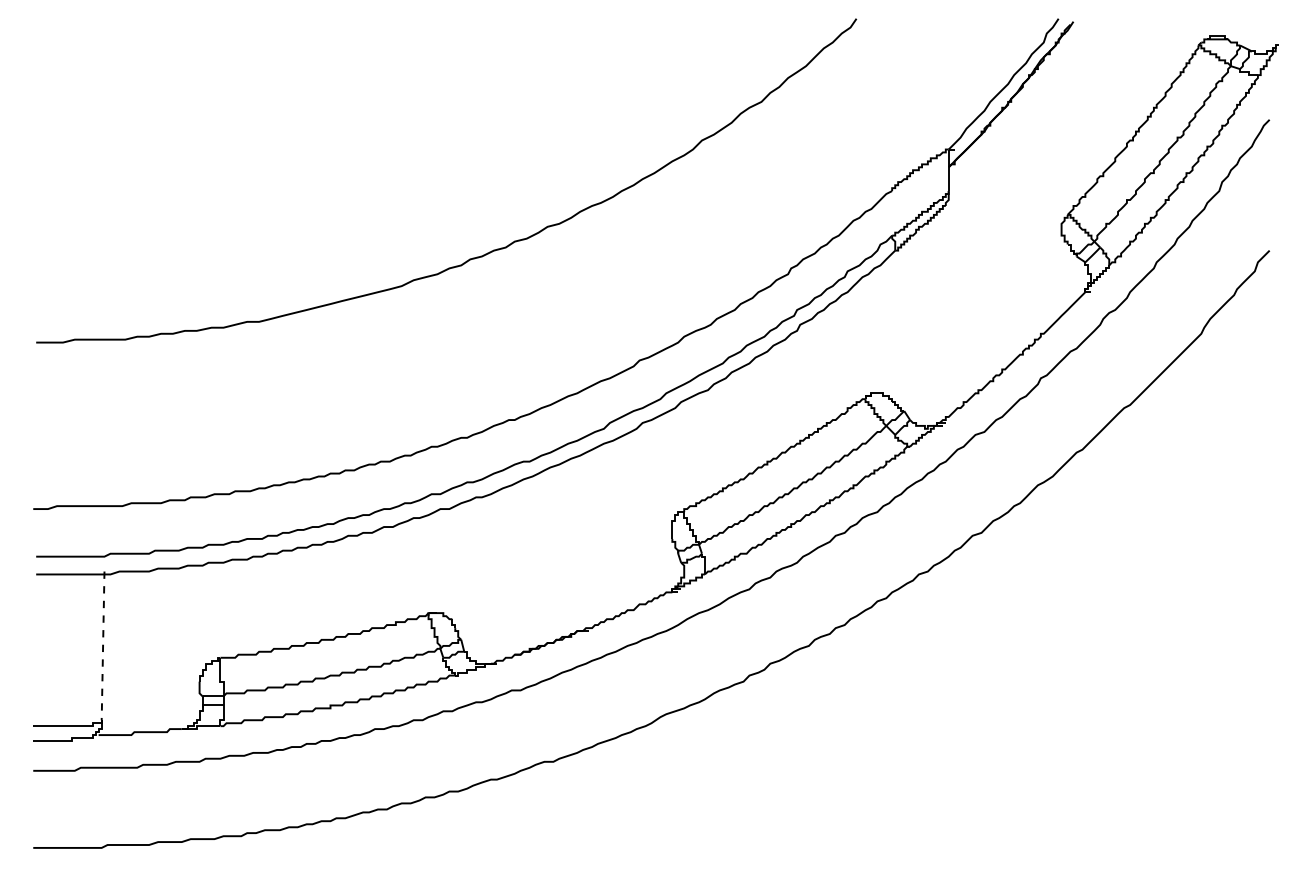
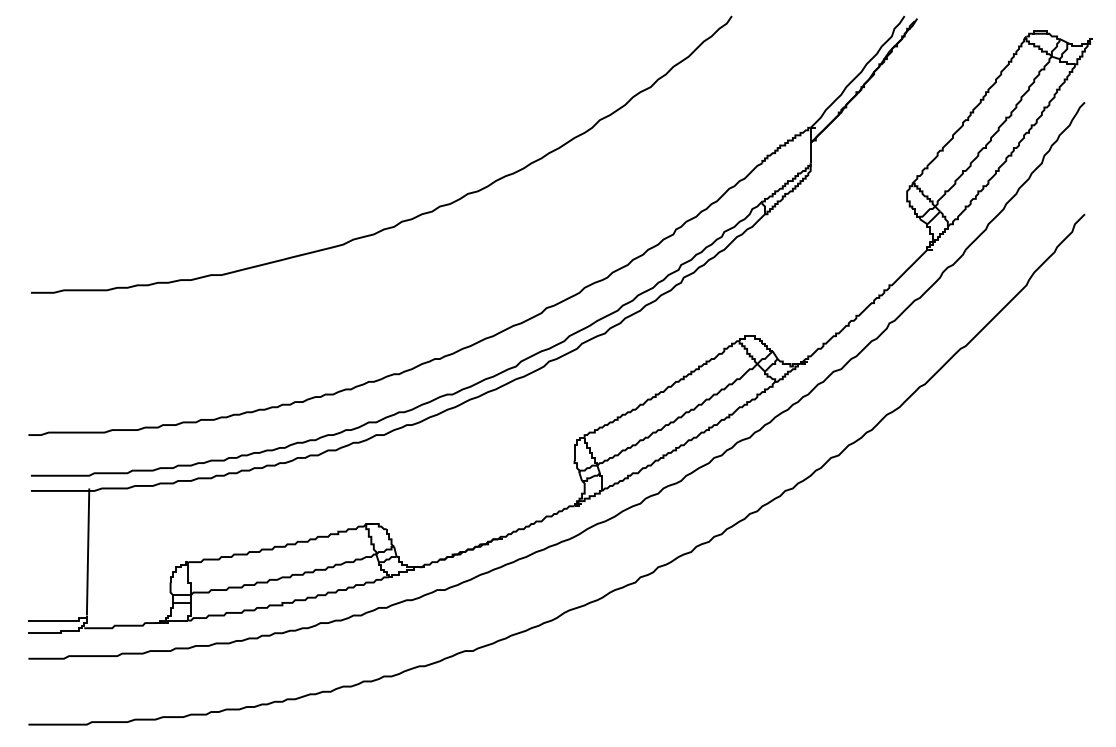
line: (103, 646) -> (88, 552), dashed -> solid

